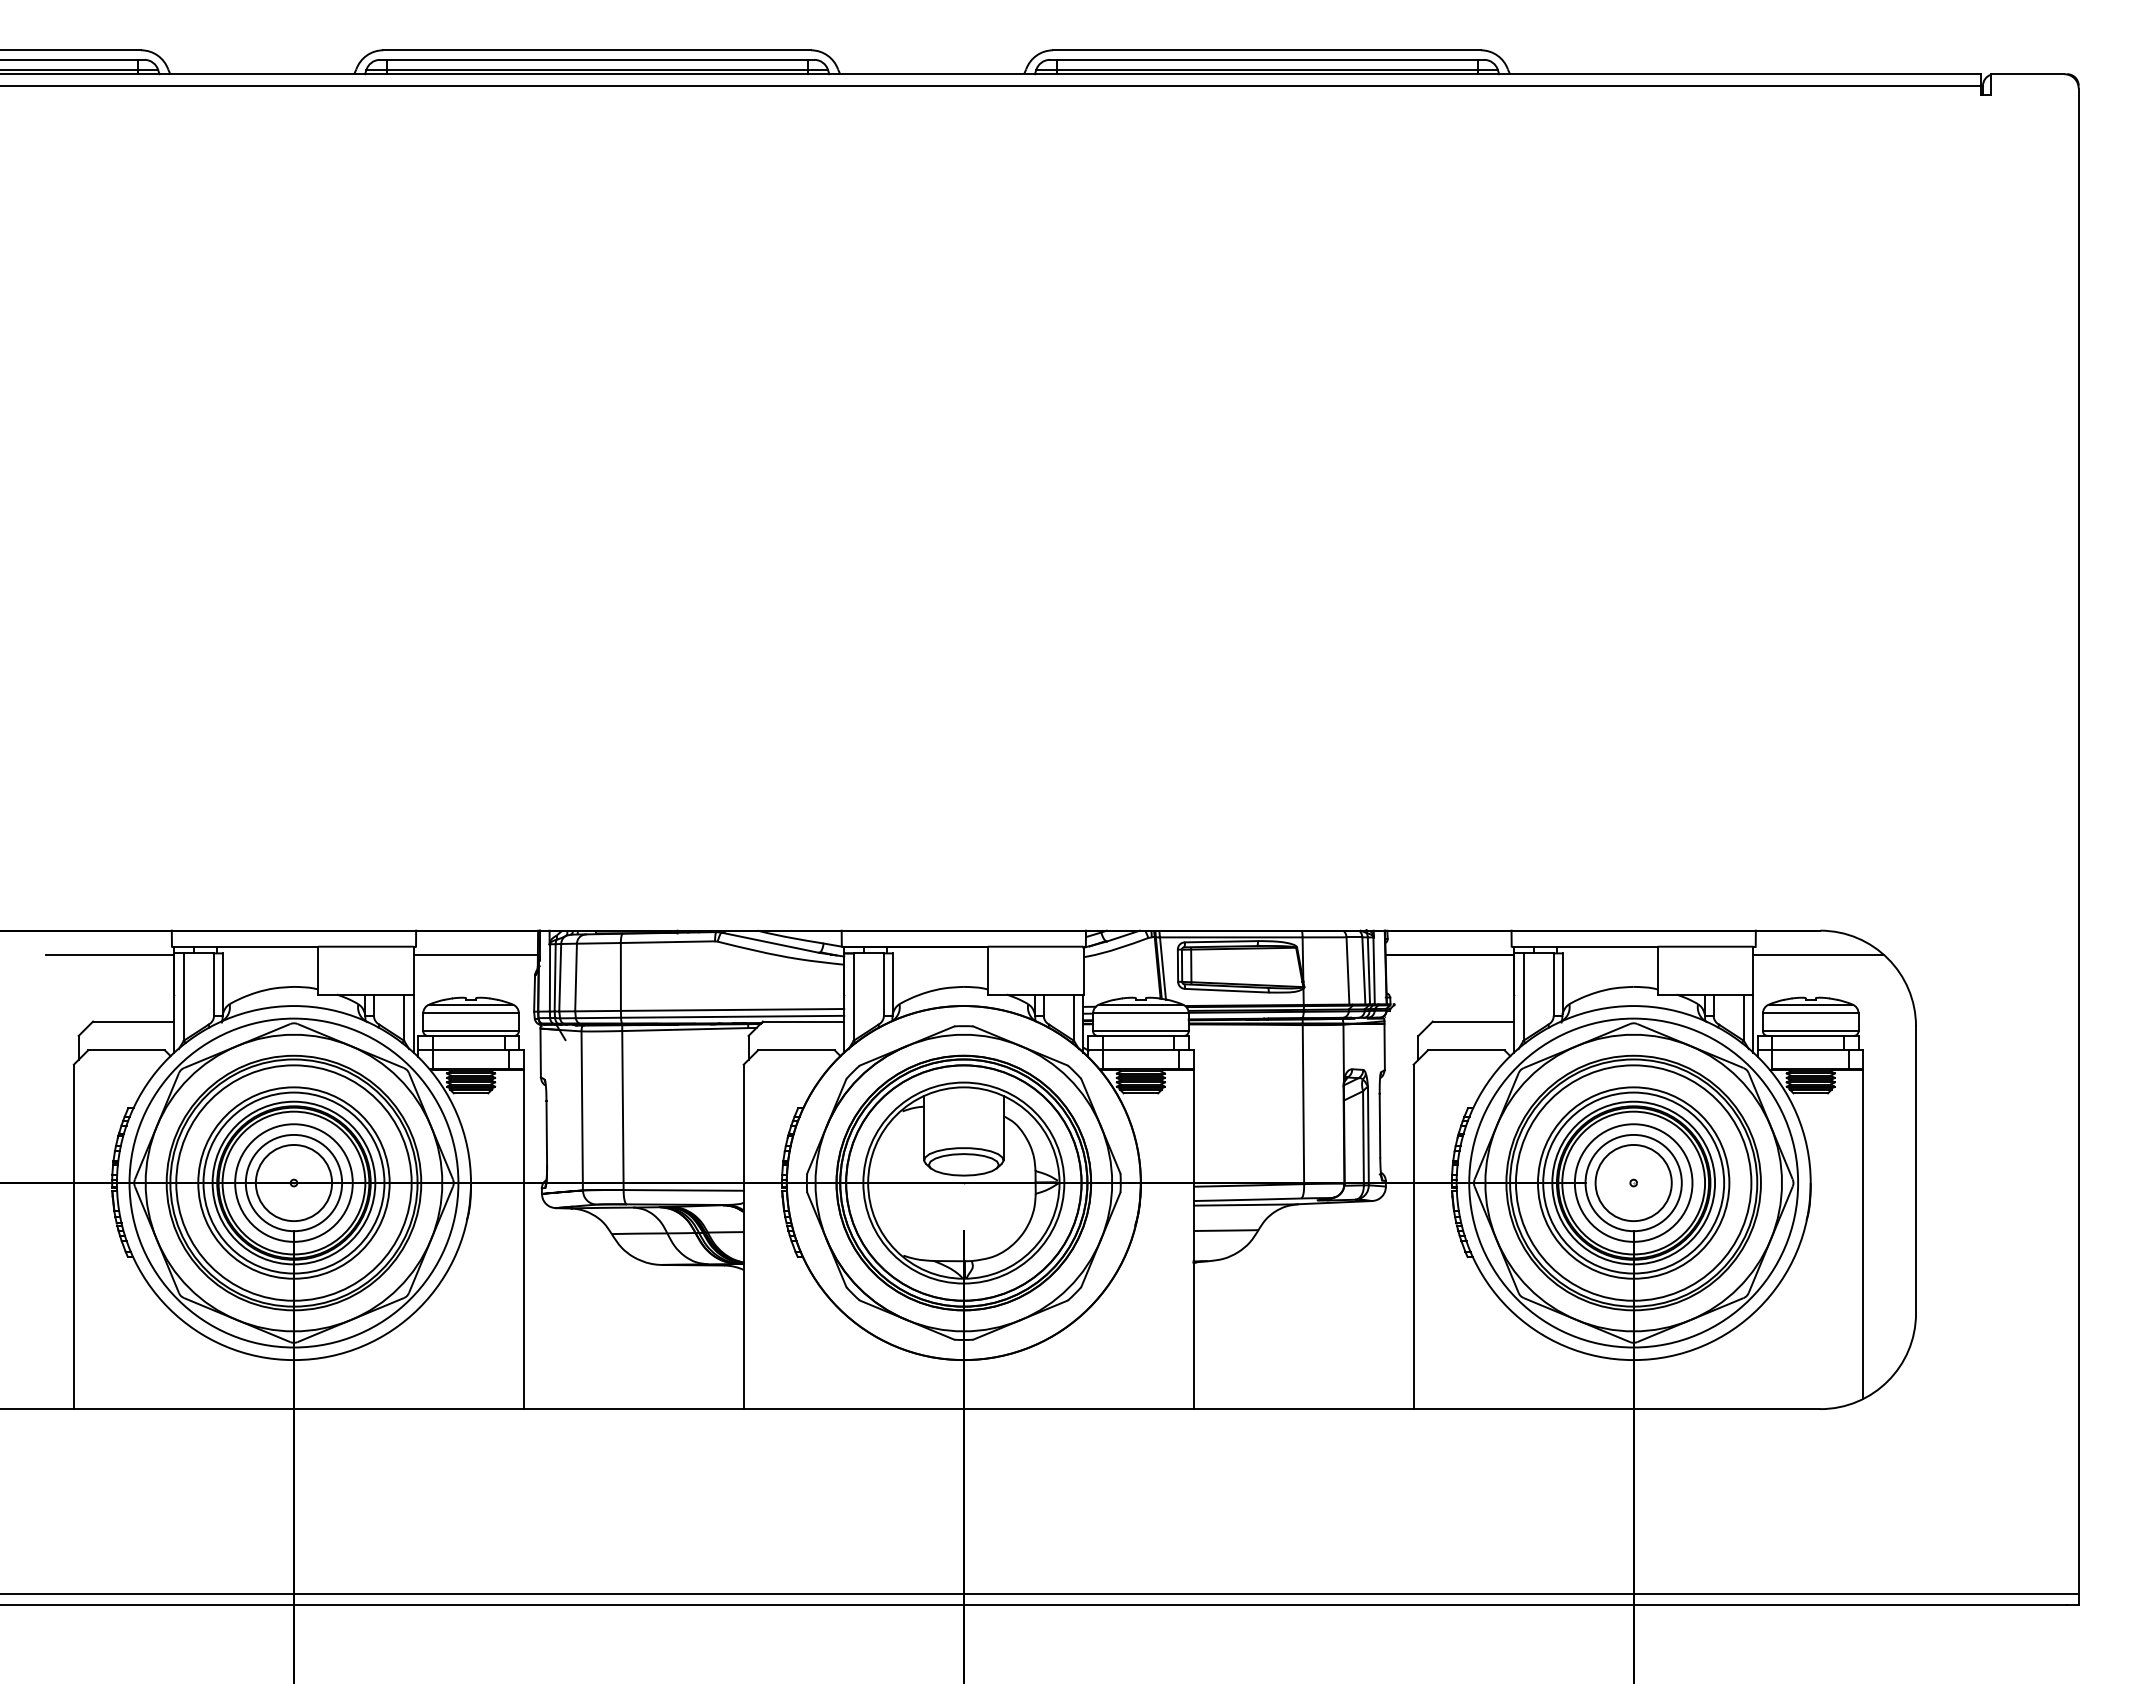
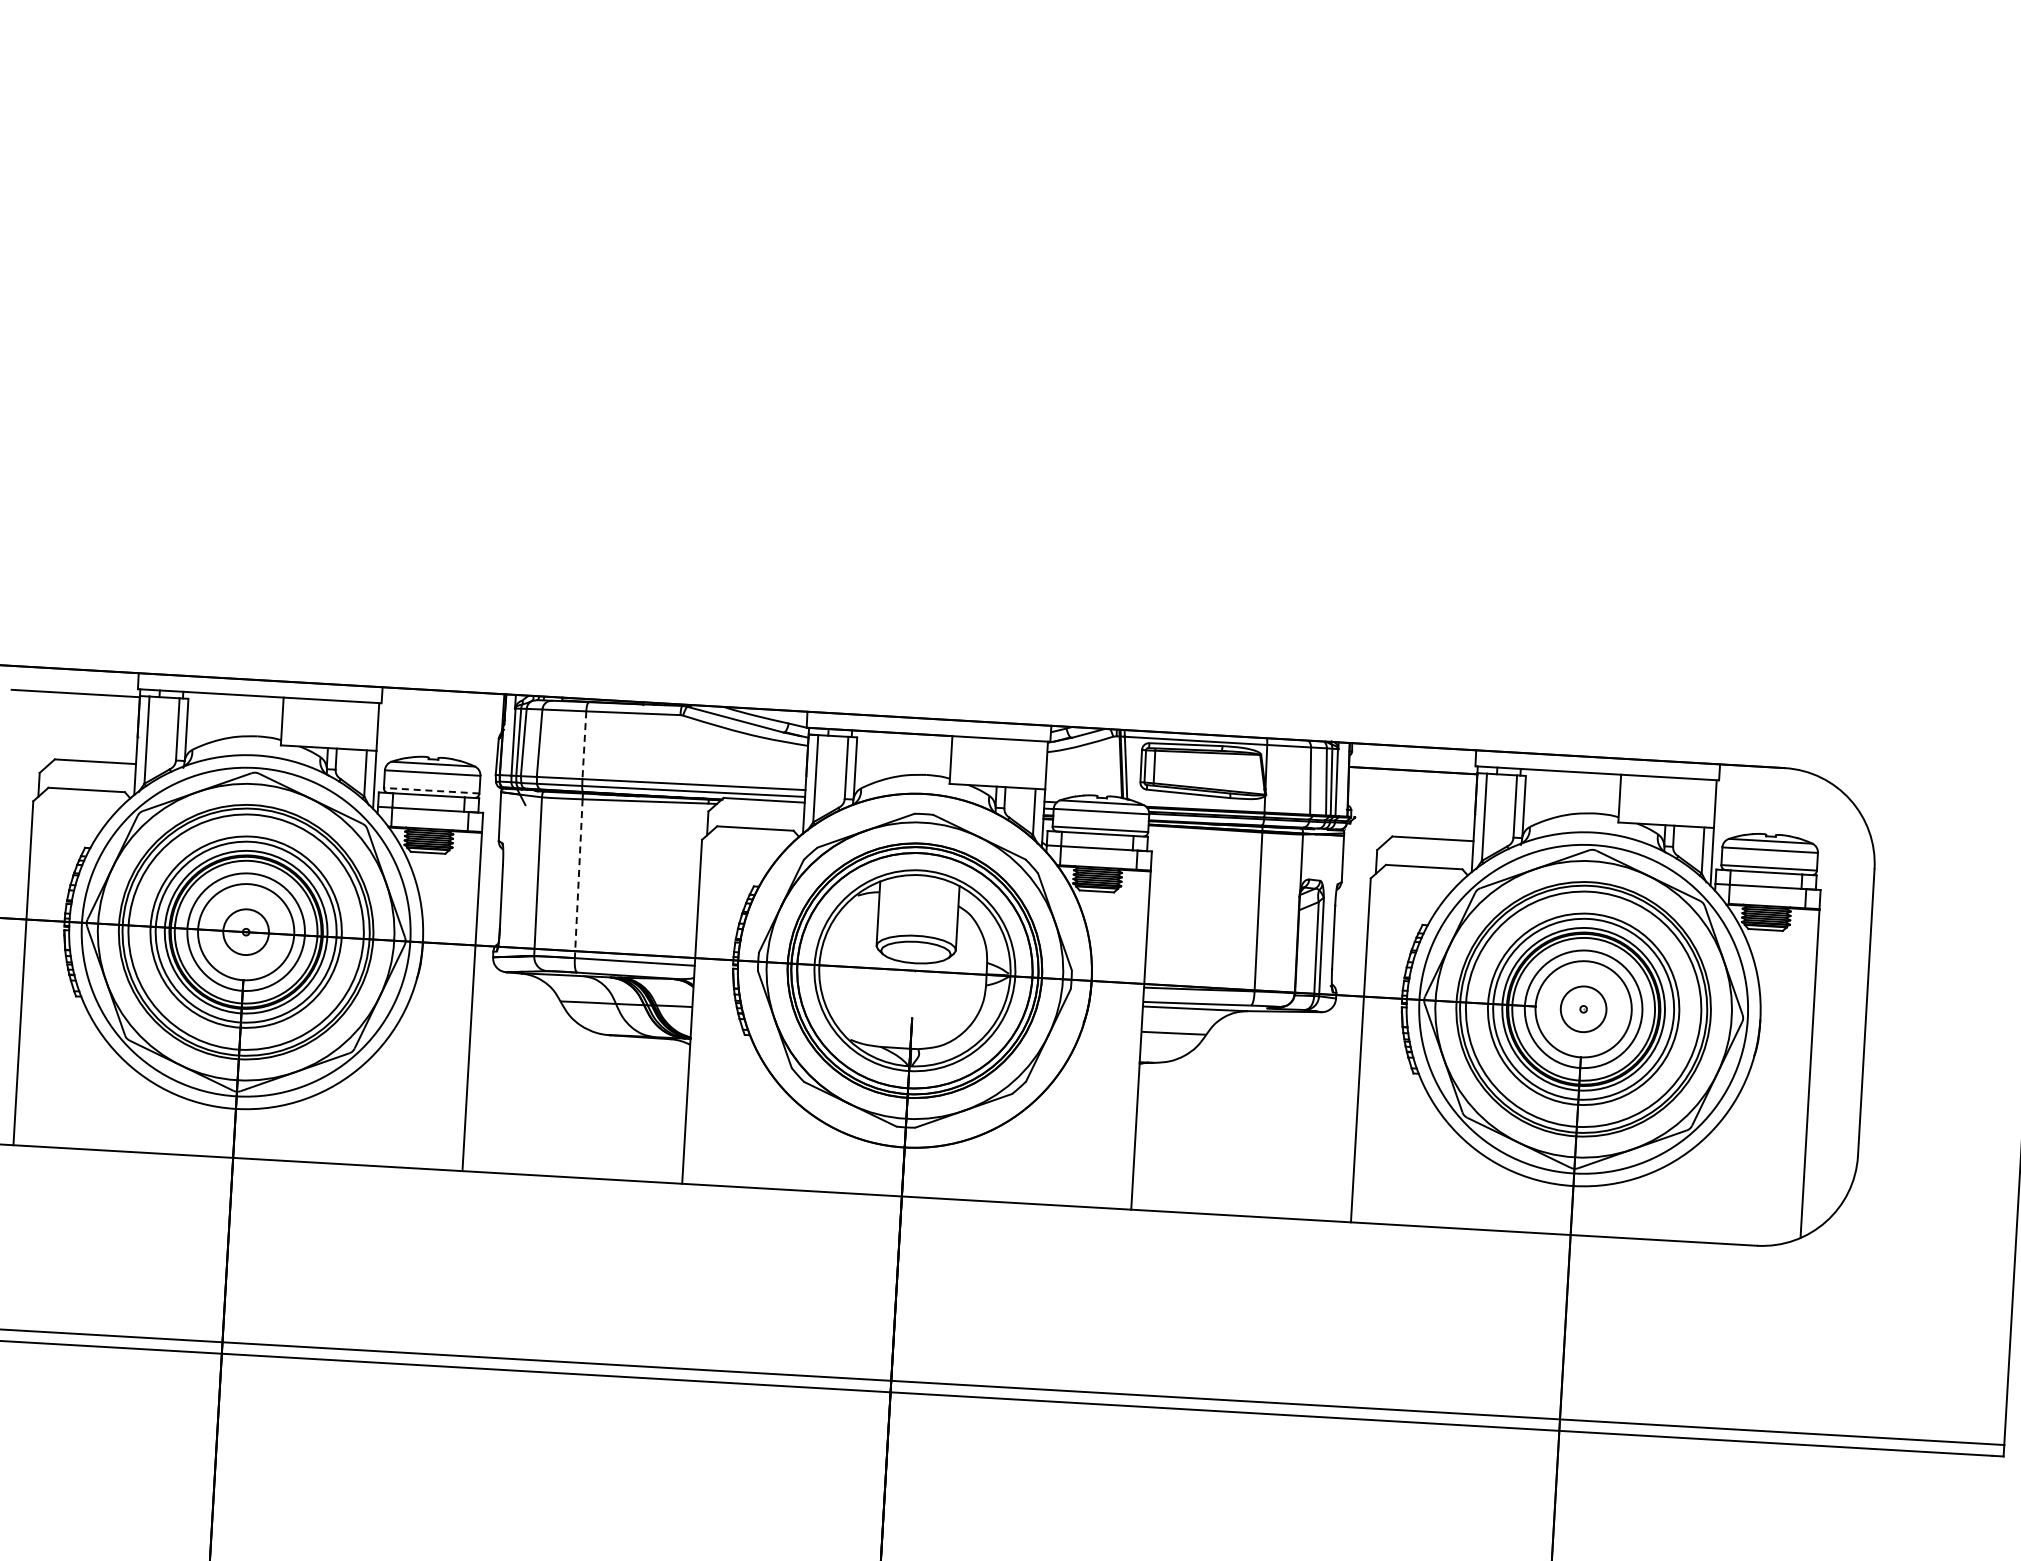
line: (475, 954) -> (440, 714), removed
line: (1818, 954) -> (1781, 791), removed
line: (620, 976) -> (584, 744), solid -> dashed
line: (471, 1031) -> (432, 791), solid -> dashed
line: (622, 1110) -> (578, 878), solid -> dashed
circle: (293, 1182) -> (245, 931), size x0.6
circle: (1633, 1182) -> (1583, 1008), size x0.6

